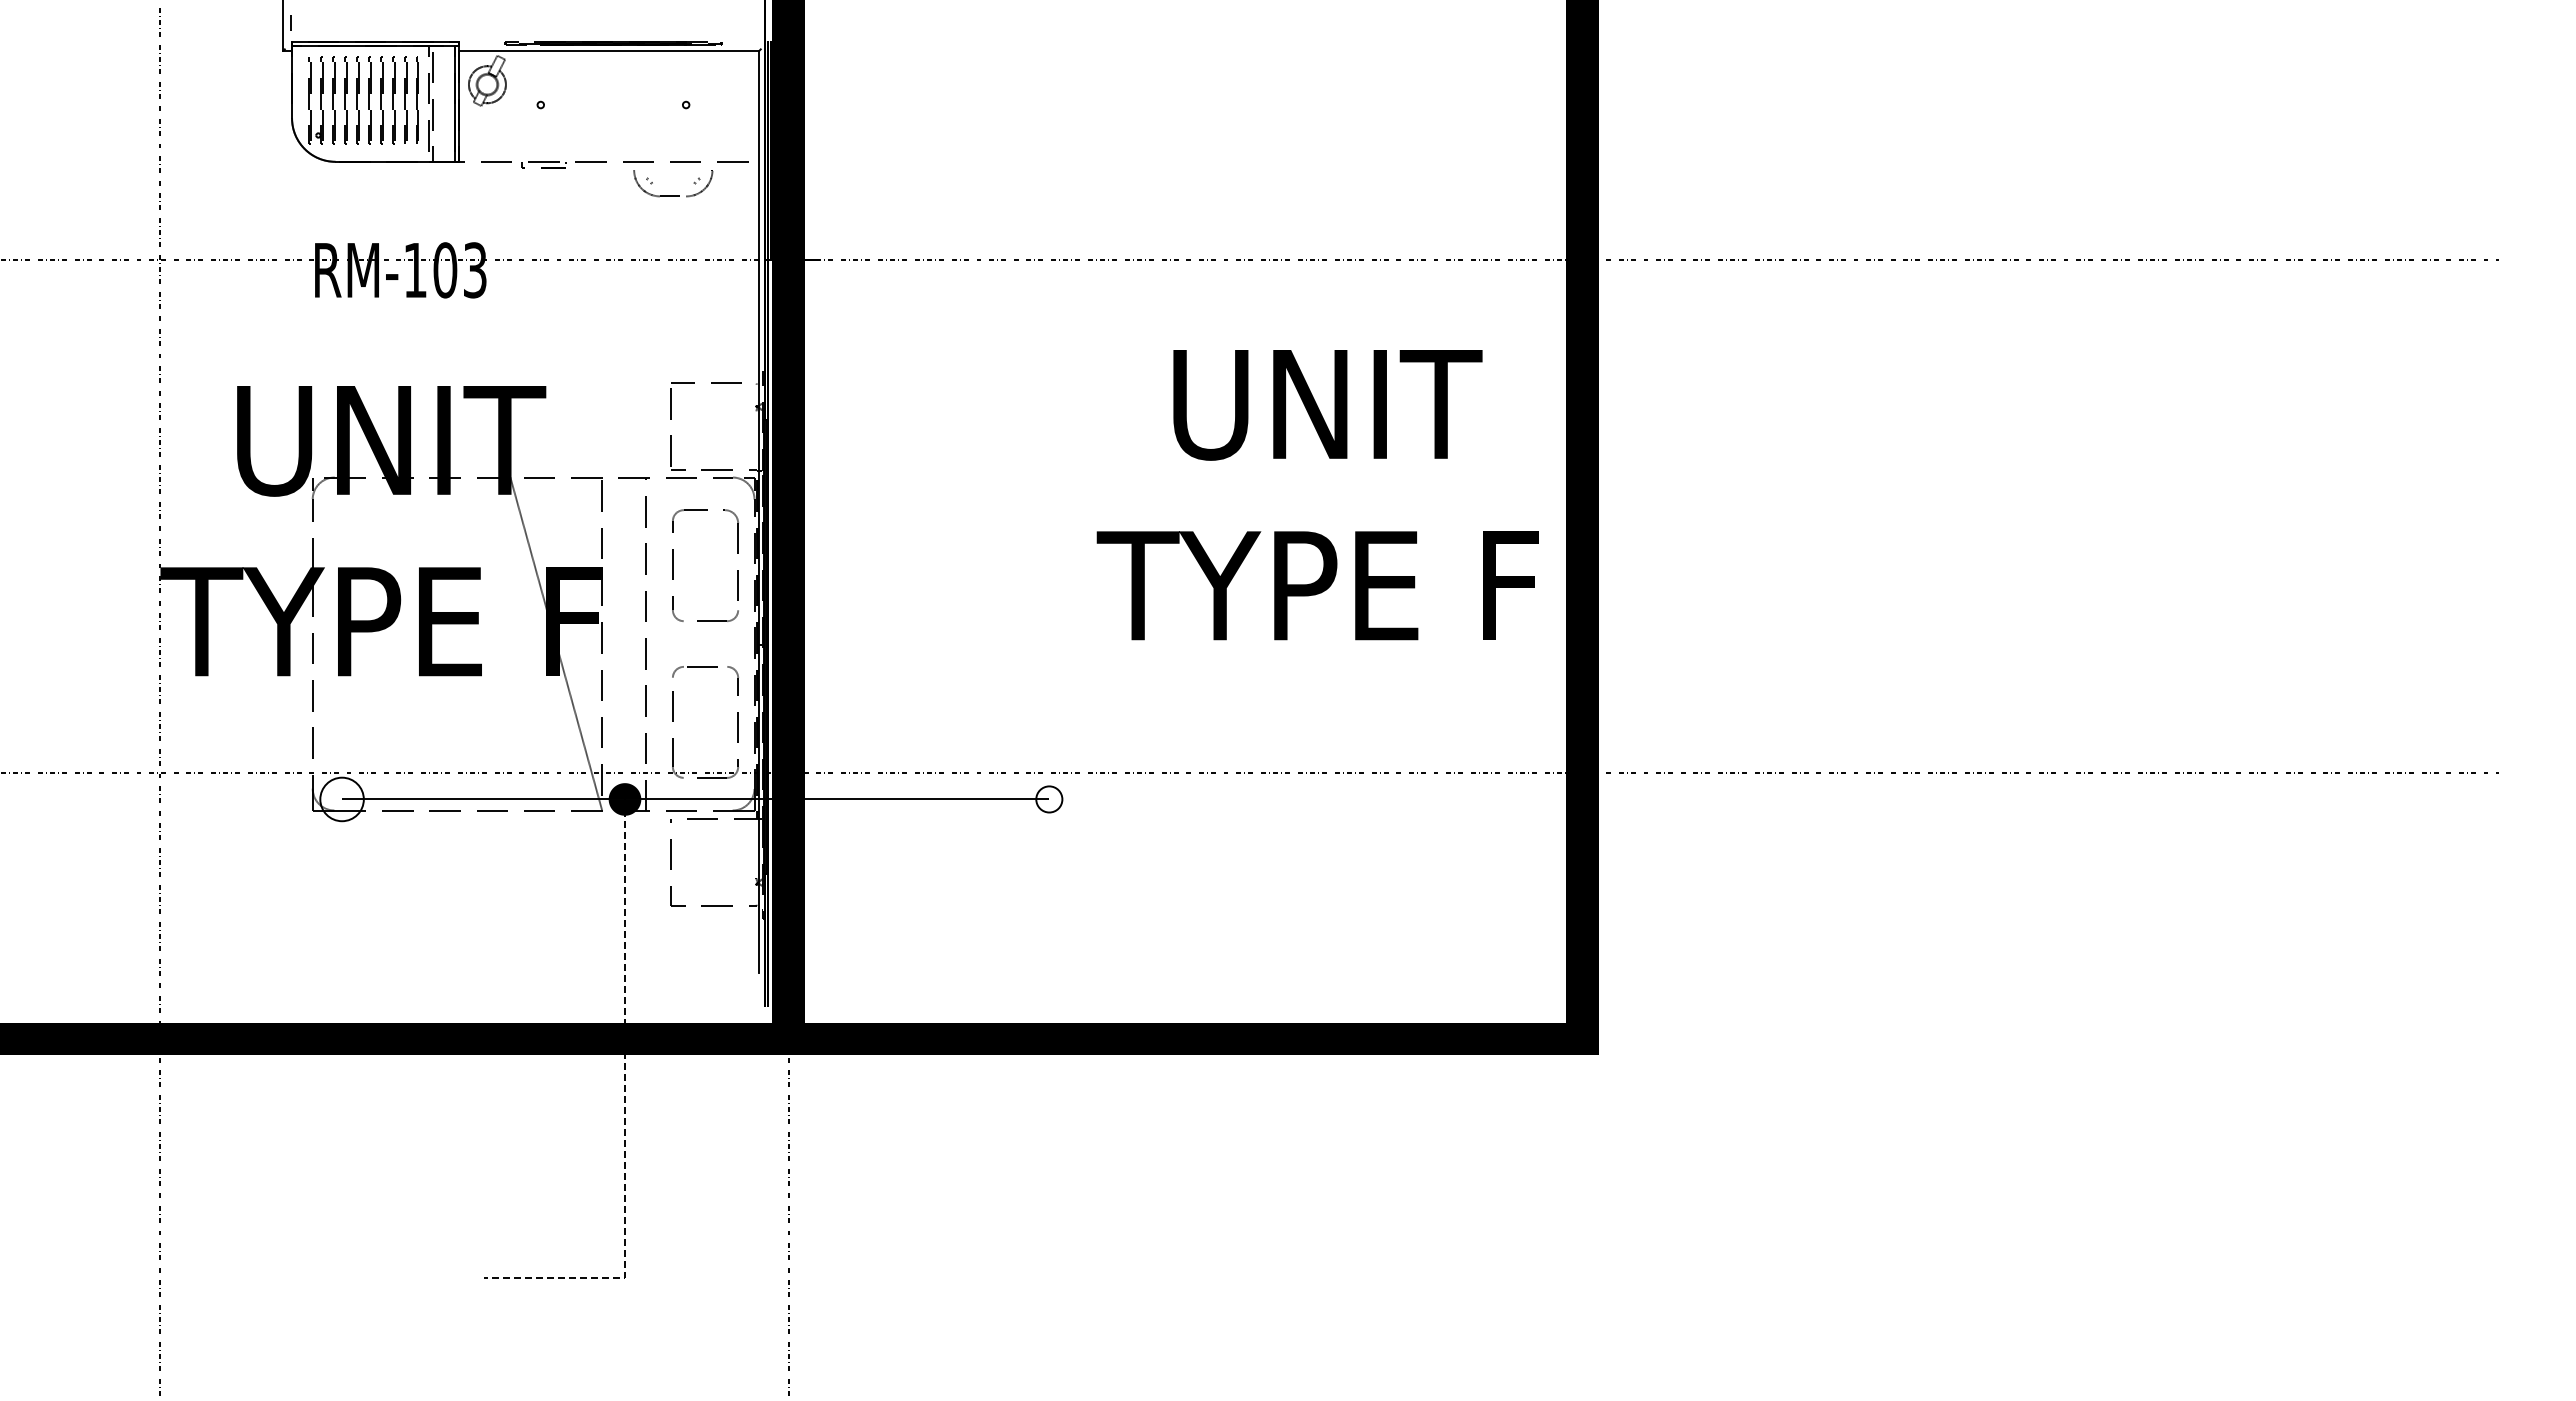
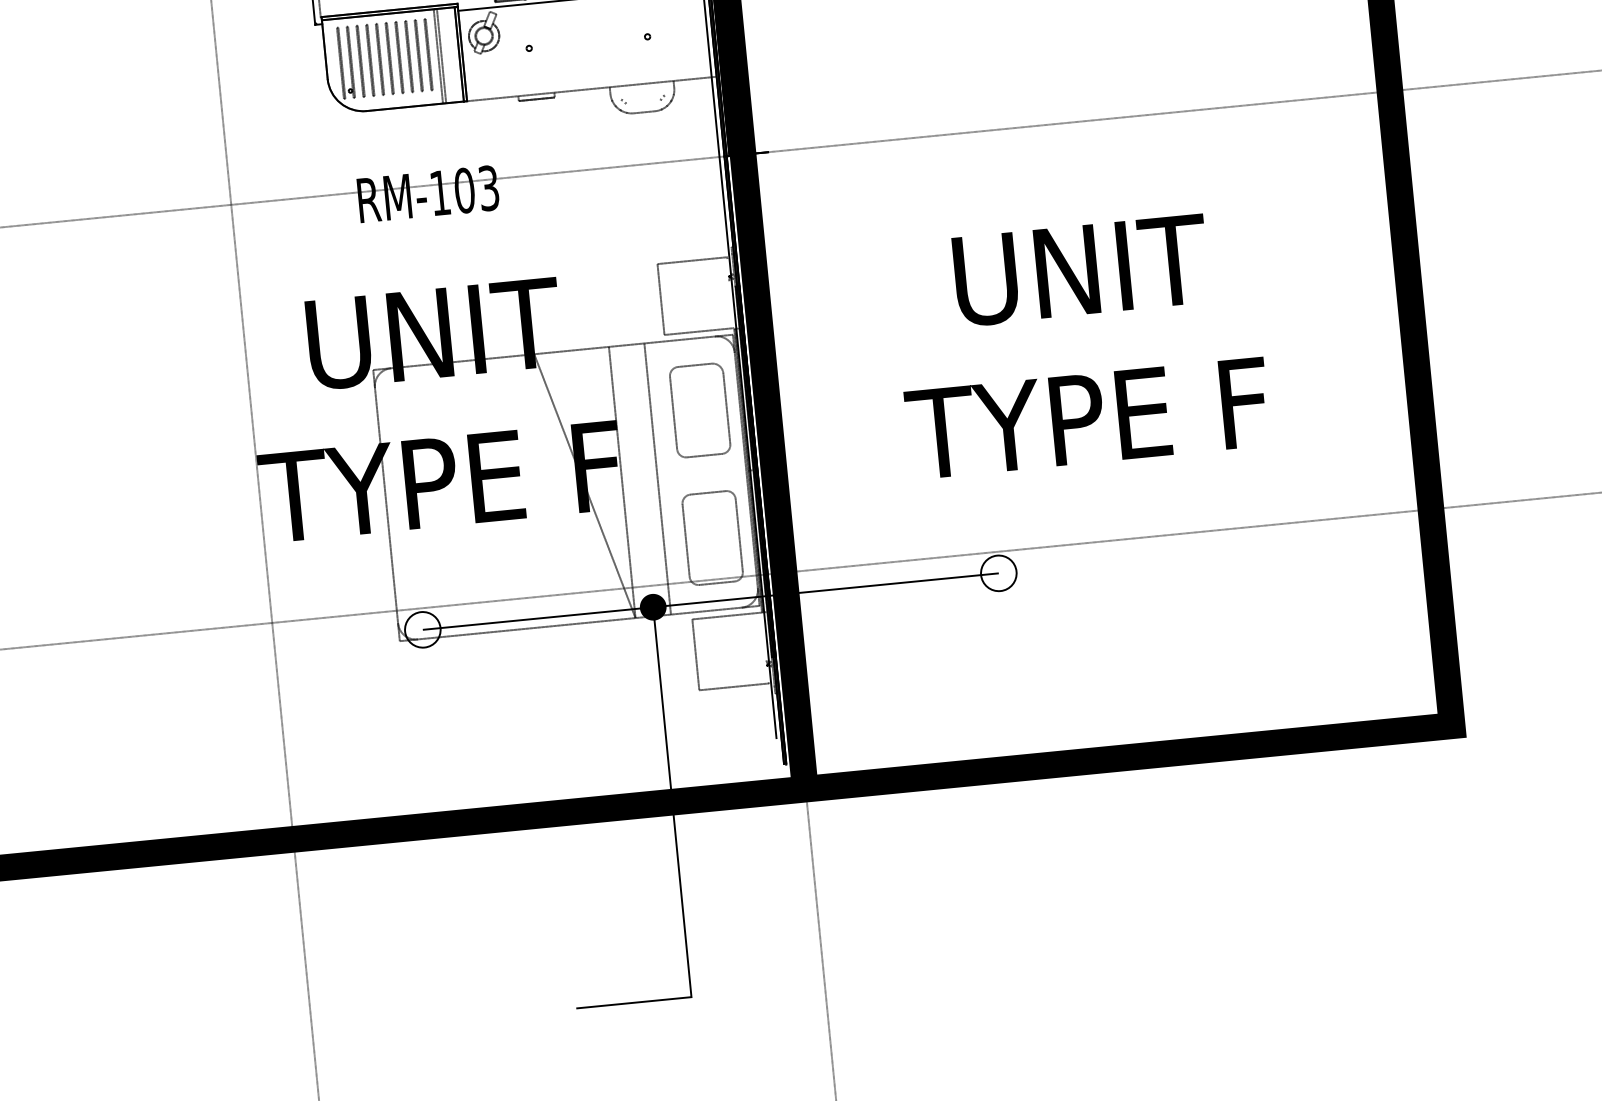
text: (1317, 495) -> (1080, 345), moved
circle: (1049, 799) -> (998, 573), size x1.67
line: (625, 1110) -> (678, 860), dashed -> solid

